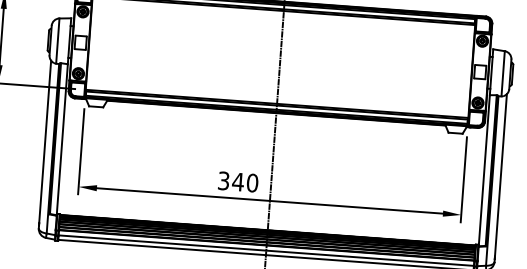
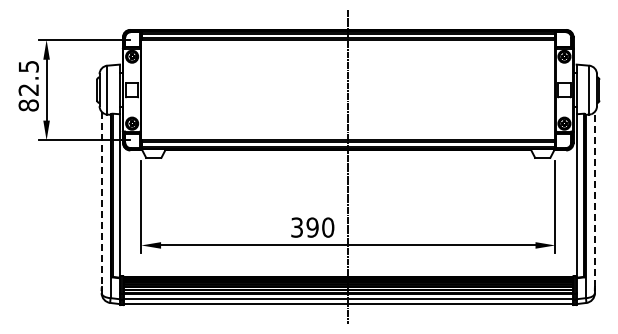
line: (45, 141) -> (101, 199), solid -> dashed
line: (500, 175) -> (594, 199), solid -> dashed
text: (238, 181) -> (312, 227), 340 -> 390

